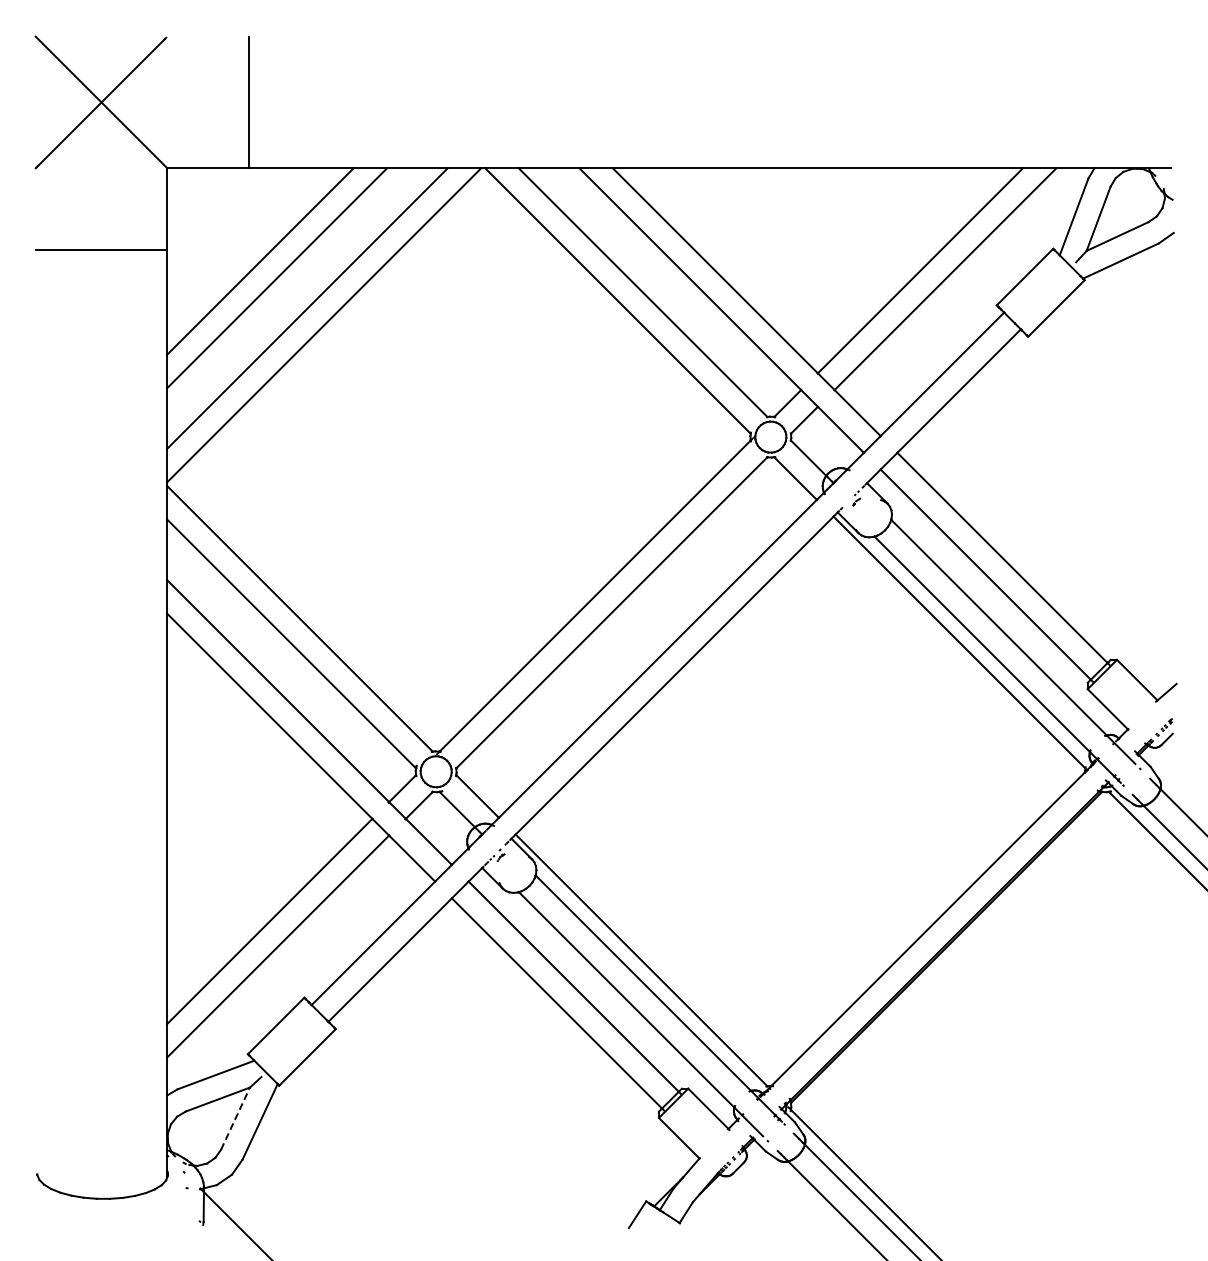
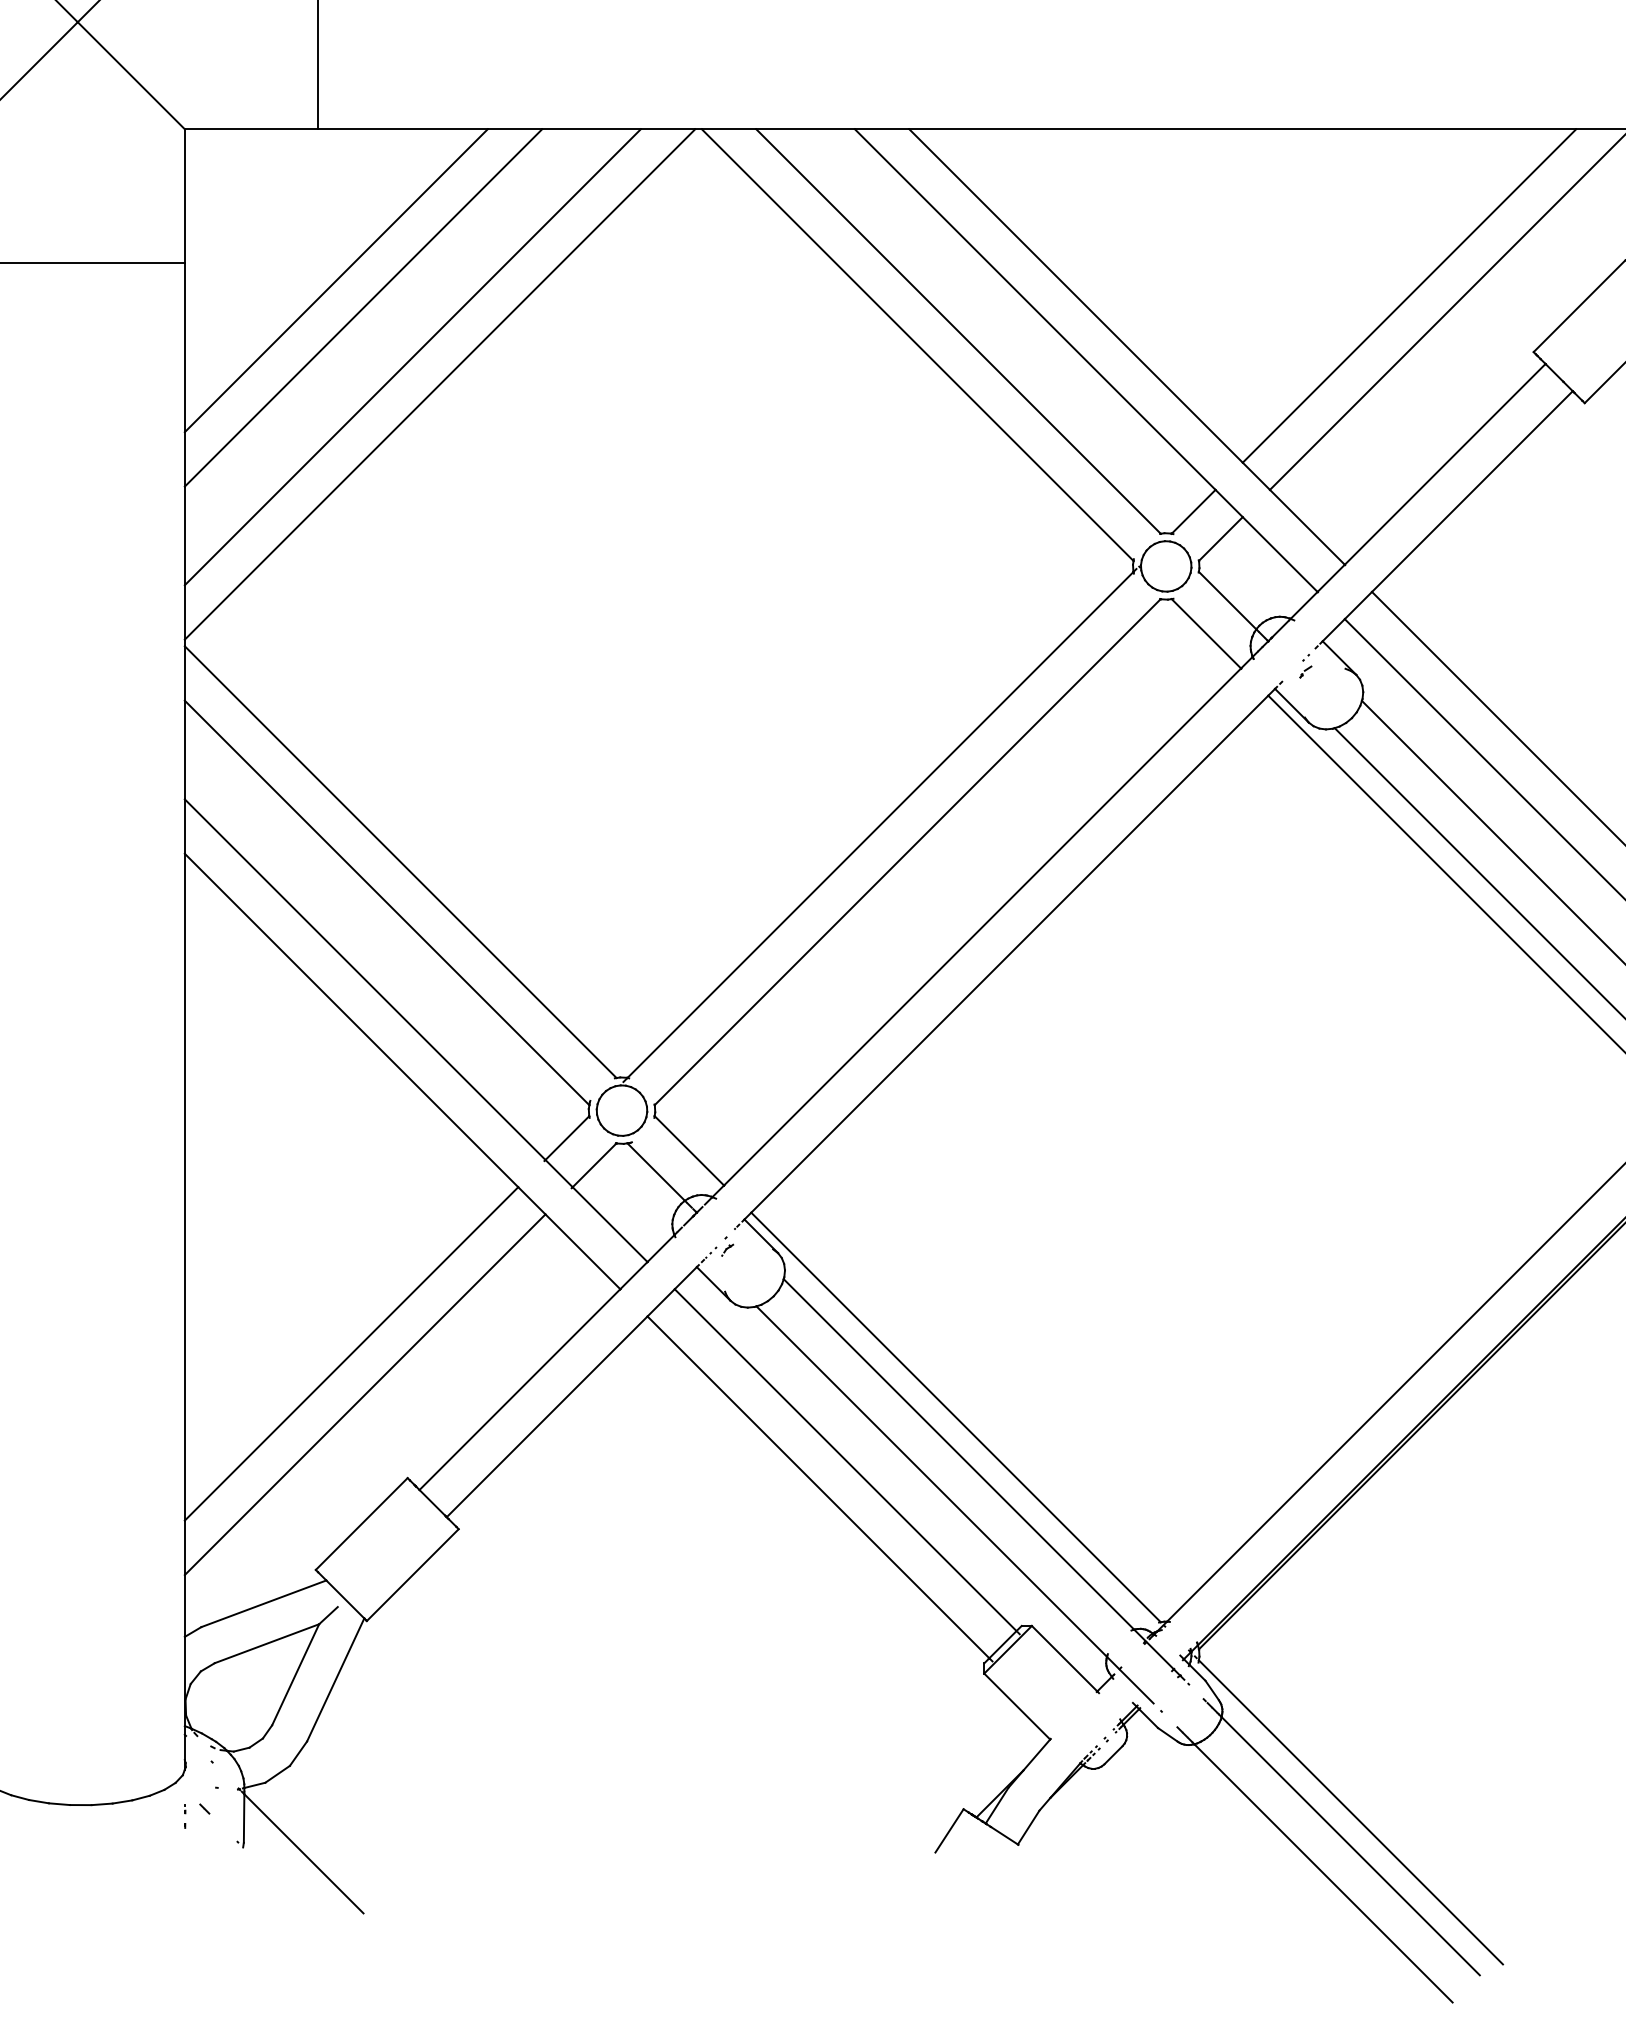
line: (235, 1118) -> (295, 1674), dashed -> solid
part: (174, 1205) -> (196, 1815), added

